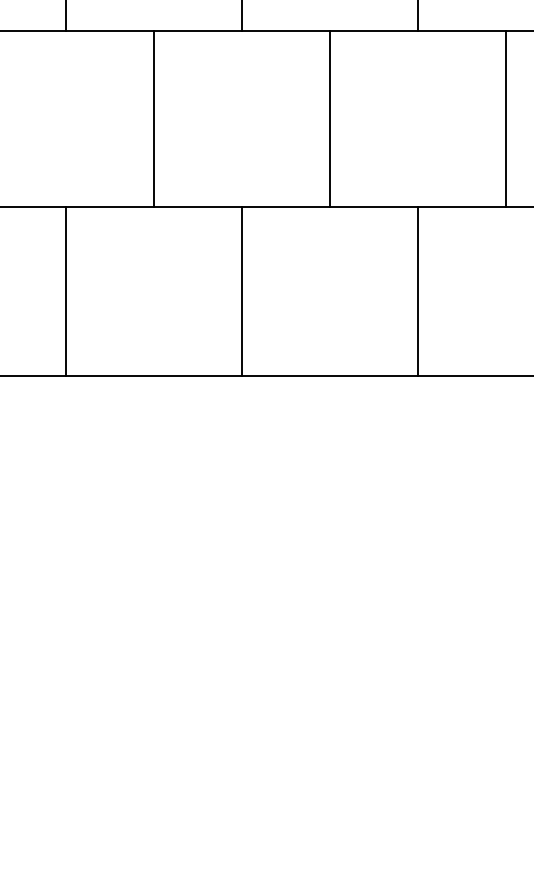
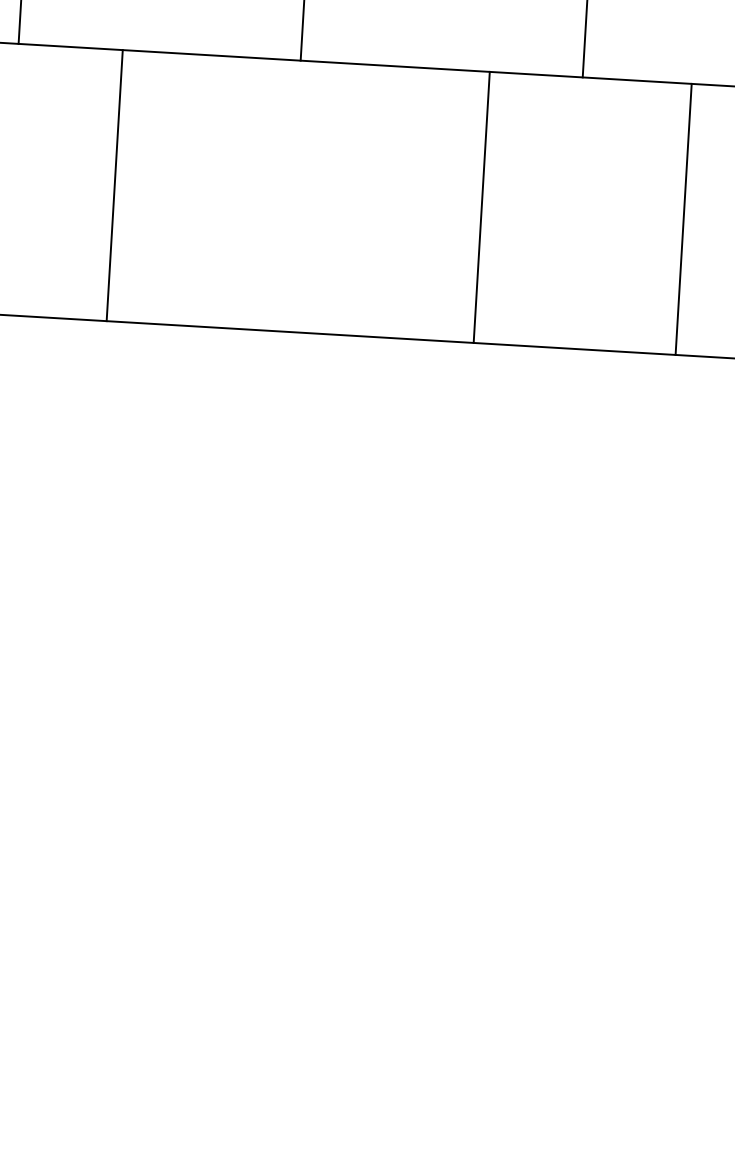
line: (66, 291) -> (115, 185), moved
line: (241, 291) -> (481, 206), moved
line: (417, 291) -> (682, 218), moved

